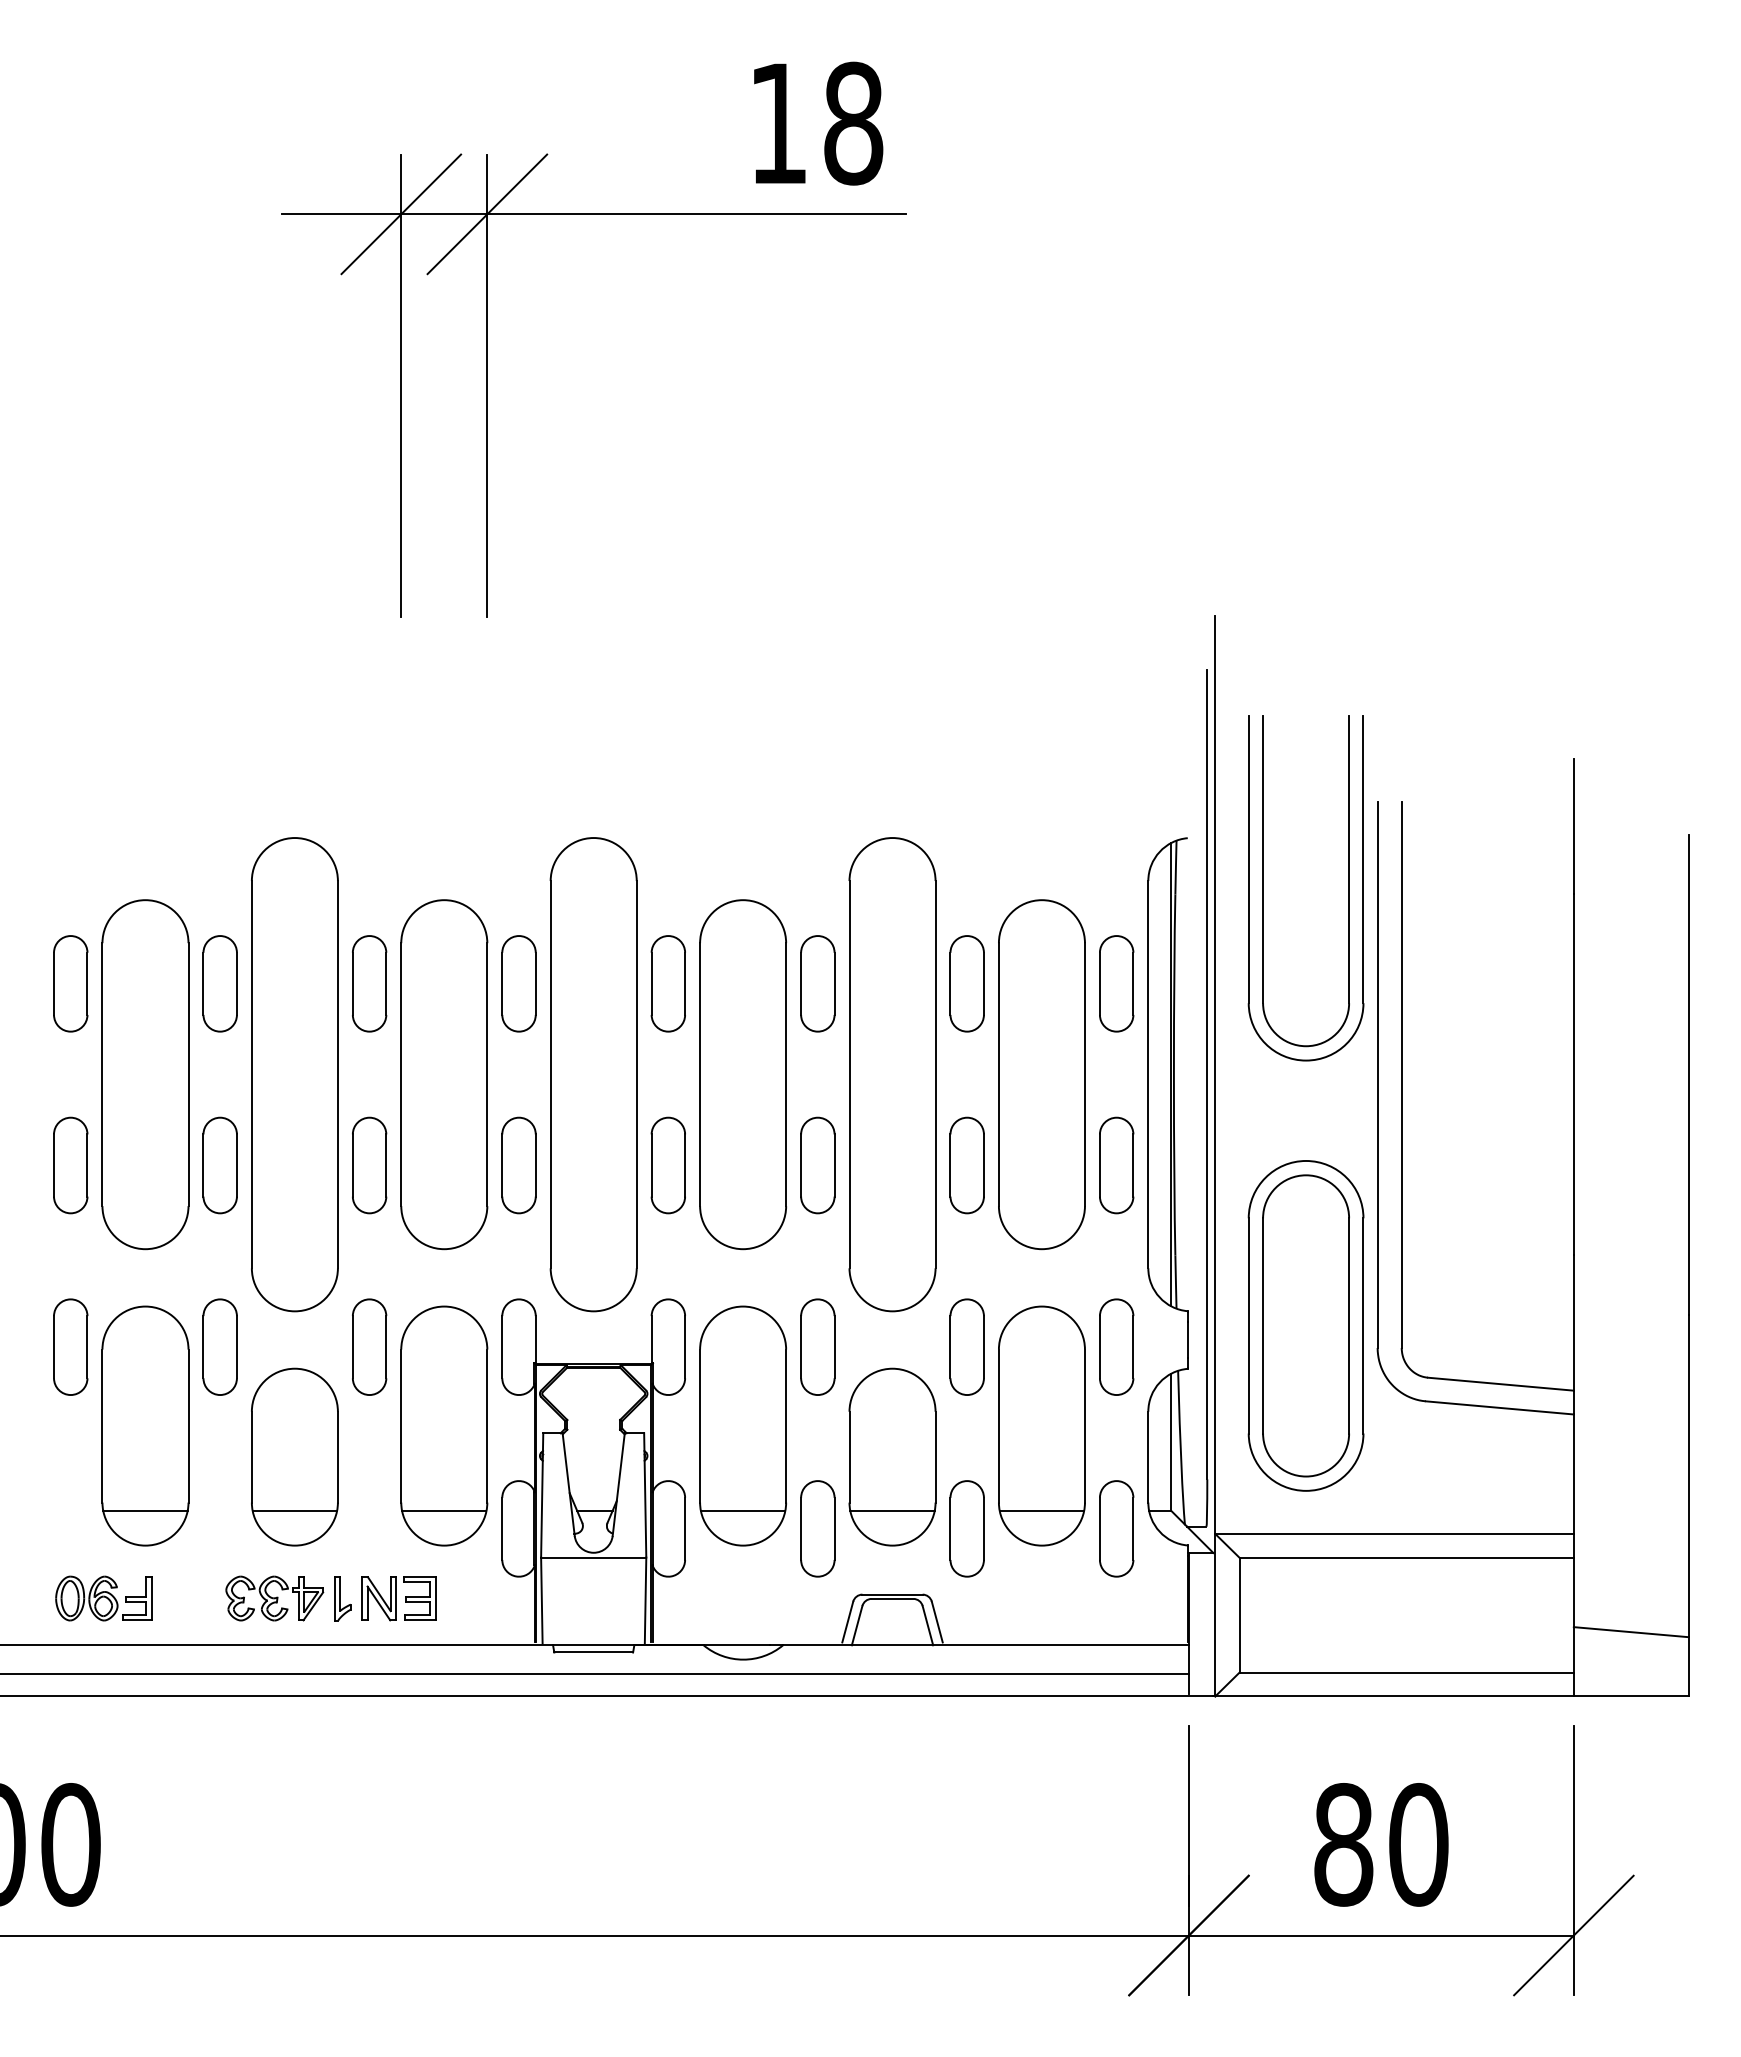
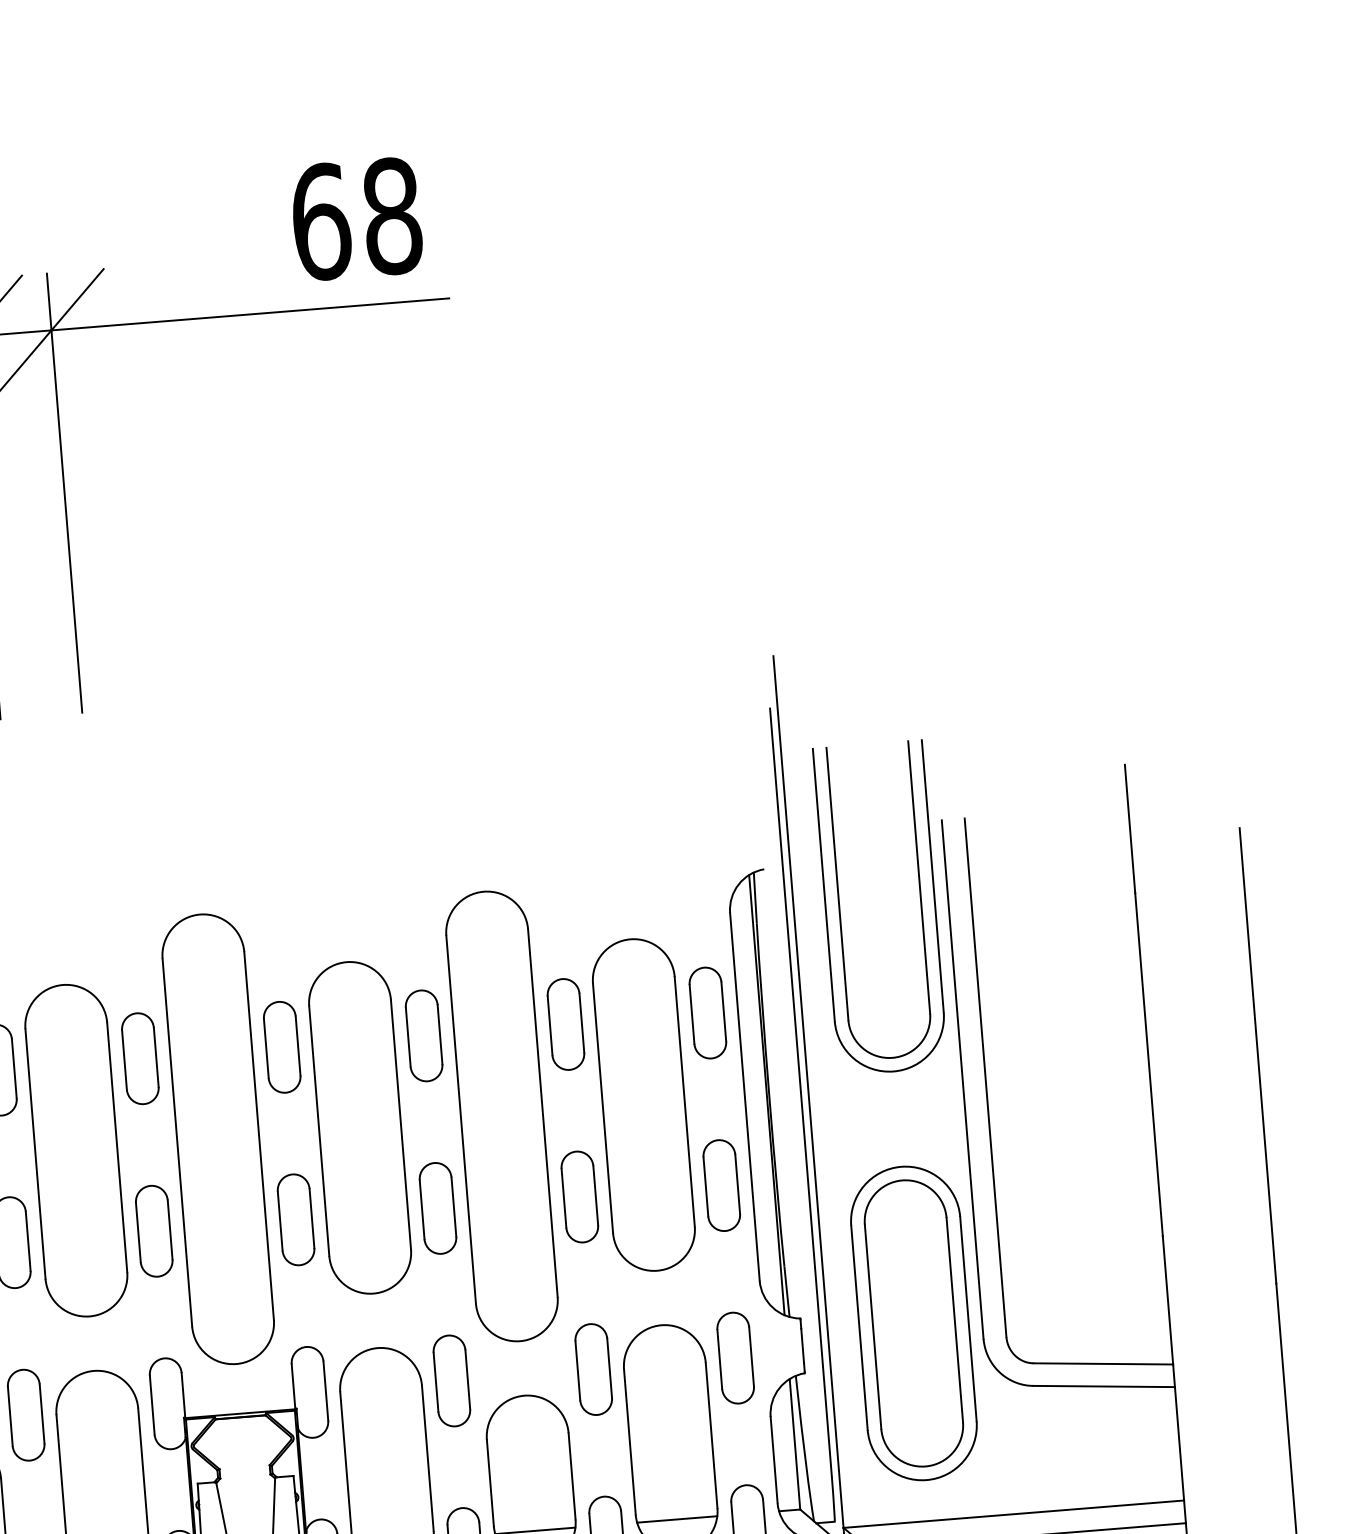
text: (778, 123) -> (321, 221), 18 -> 68

